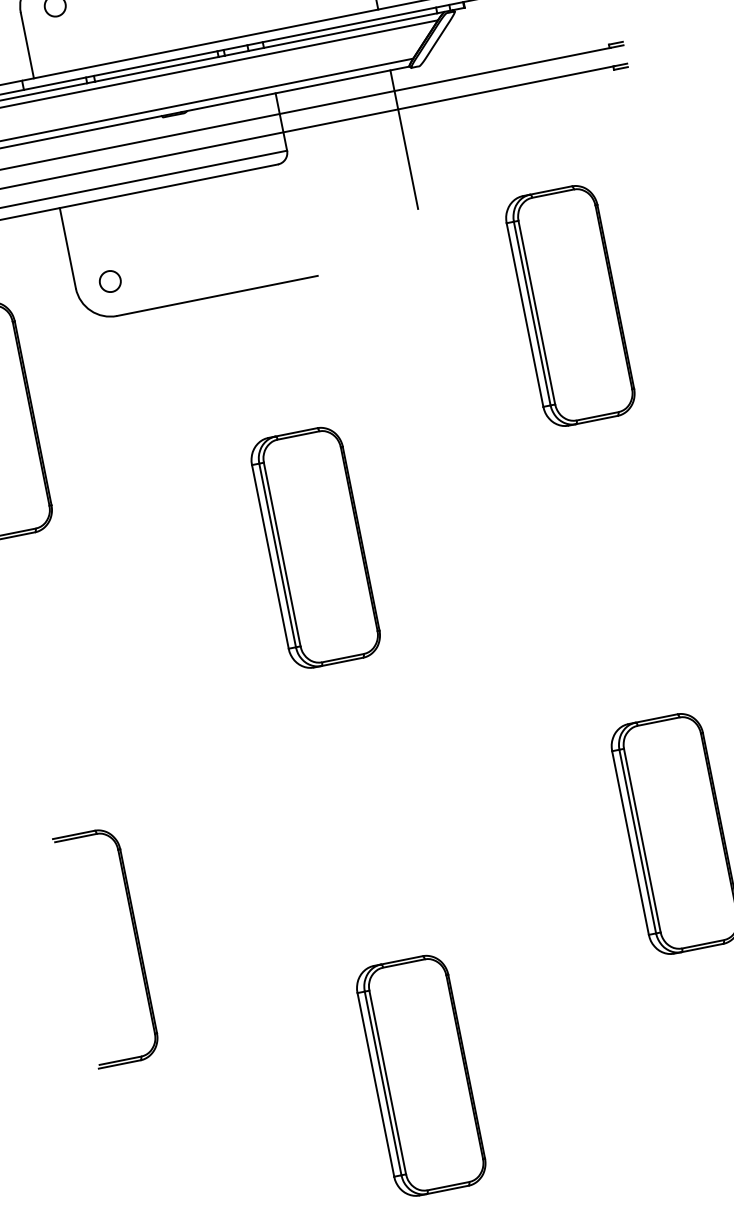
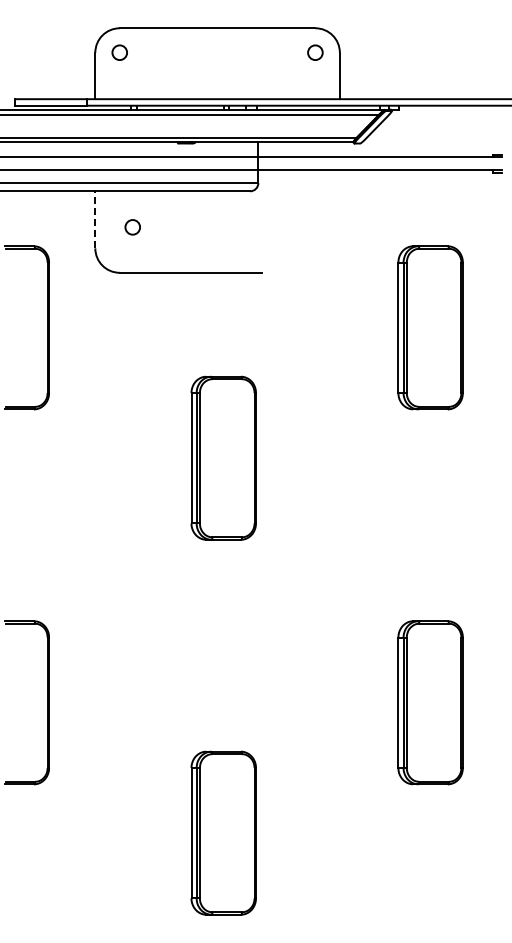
line: (403, 139) -> (339, 191), removed
line: (68, 247) -> (95, 219), solid -> dashed
circle: (109, 281) -> (132, 227), moved

